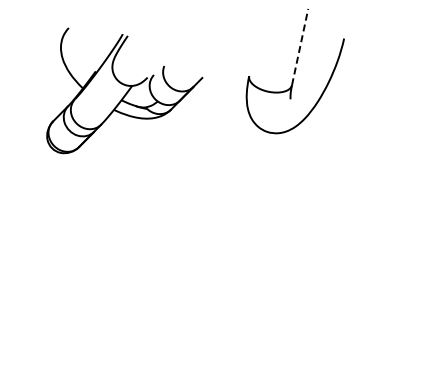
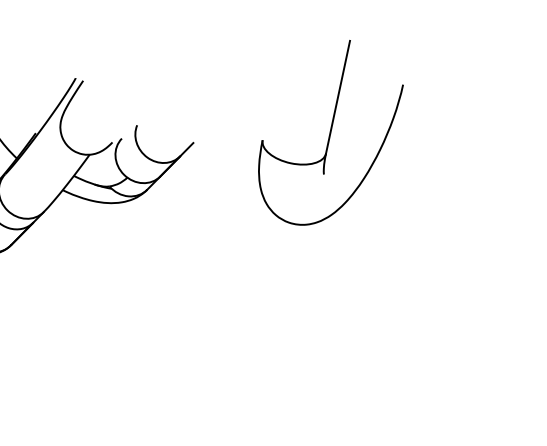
line: (300, 47) -> (338, 97), dashed -> solid

